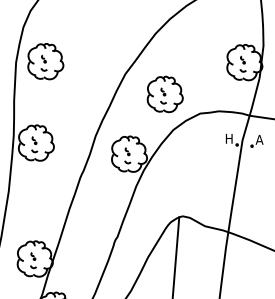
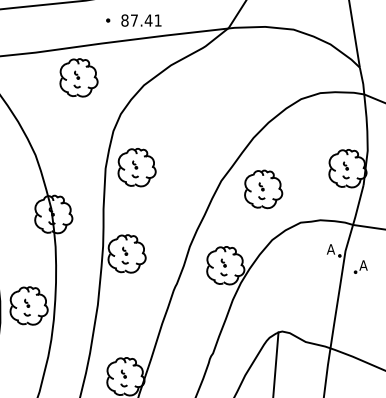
part: (165, 94) -> (263, 189), moved
text: (228, 138) -> (330, 249), H -> A
part: (256, 140) -> (360, 266), moved

